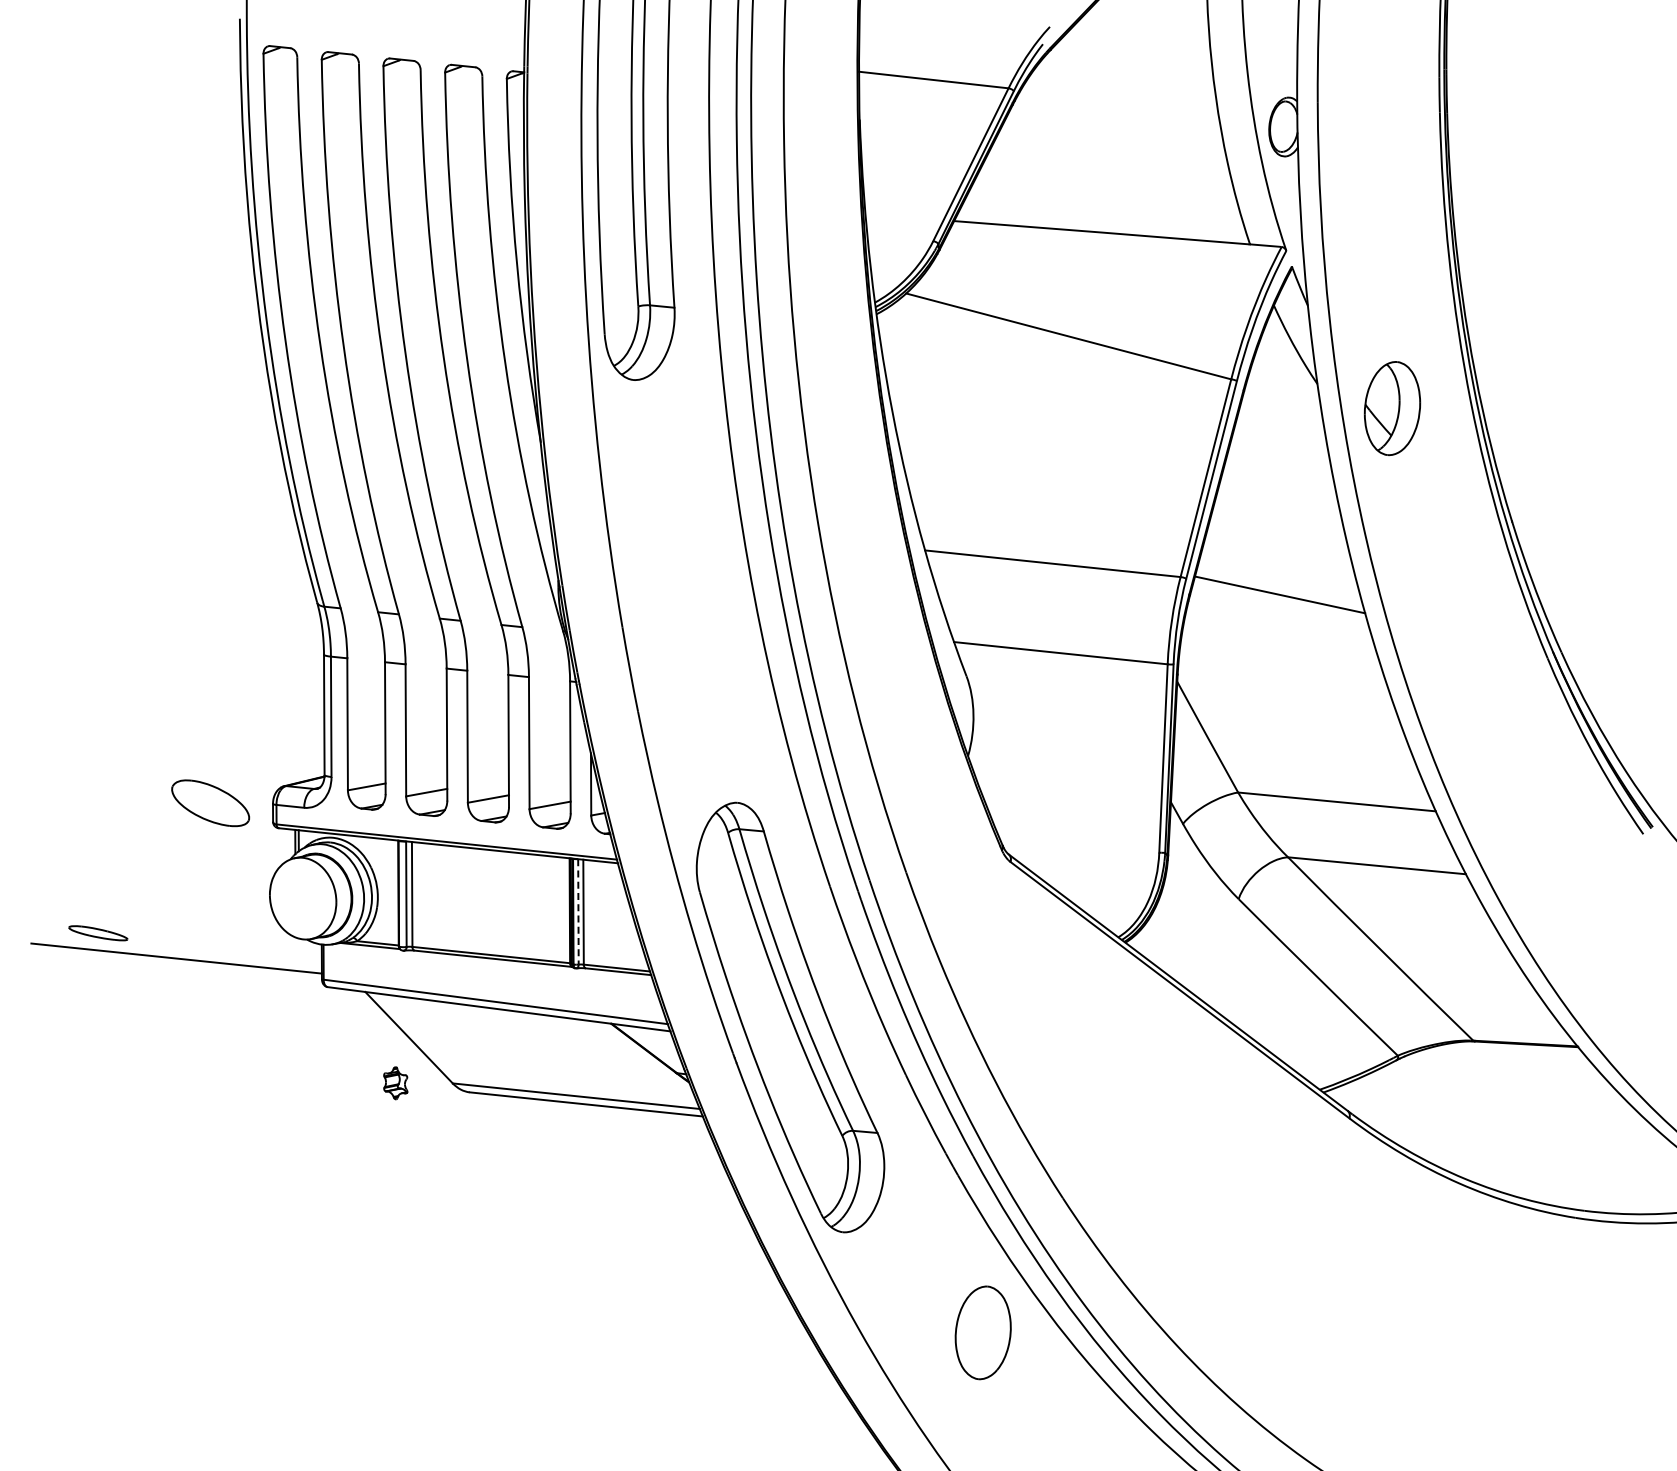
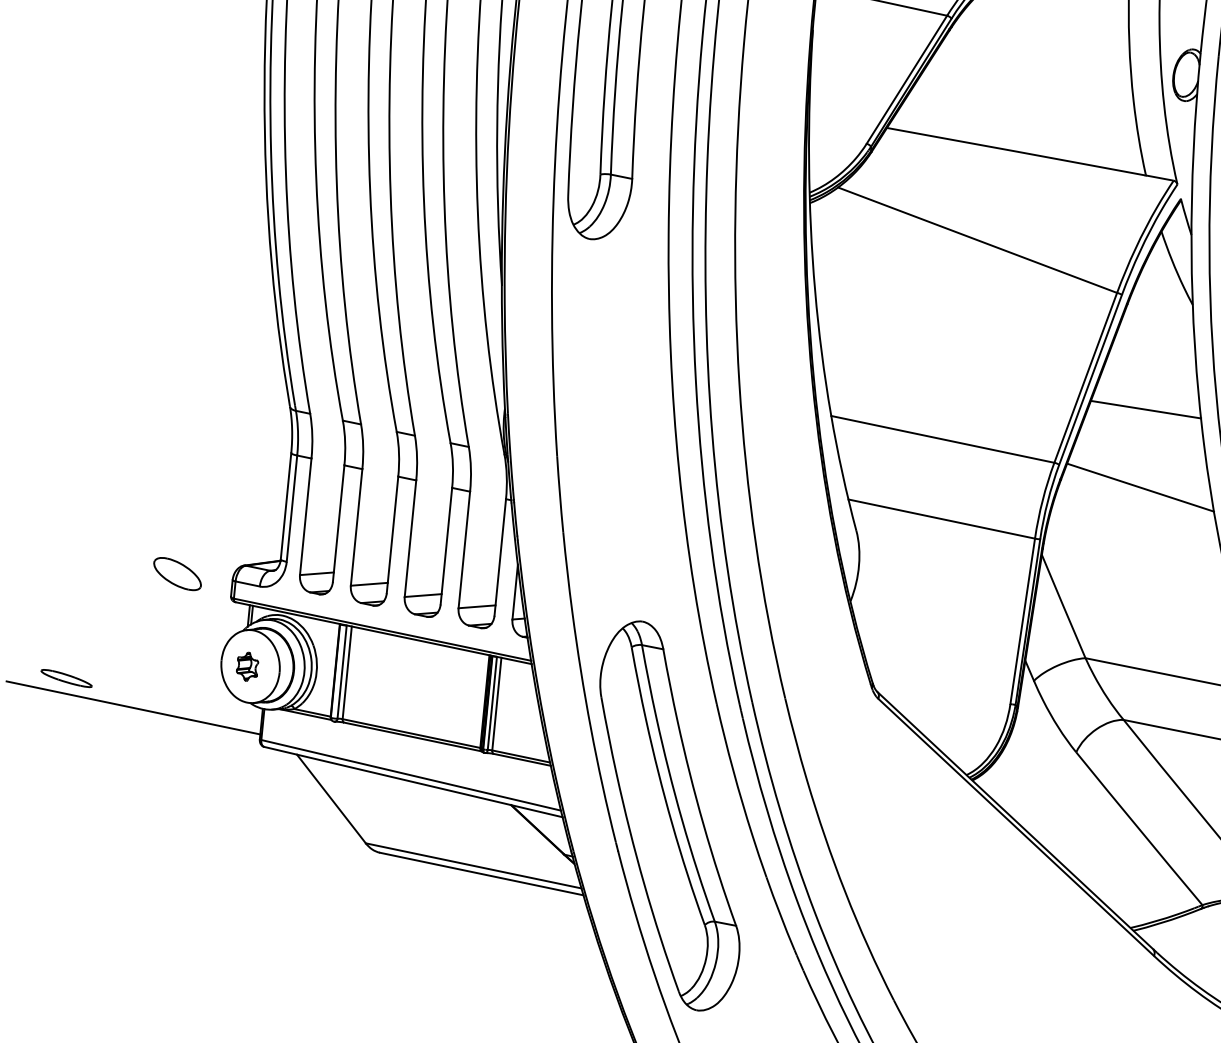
line: (1276, 506) -> (1145, 409), added
part: (210, 803) -> (177, 574), size x0.71
line: (578, 911) -> (492, 703), dashed -> solid
part: (395, 1083) -> (247, 667), moved

